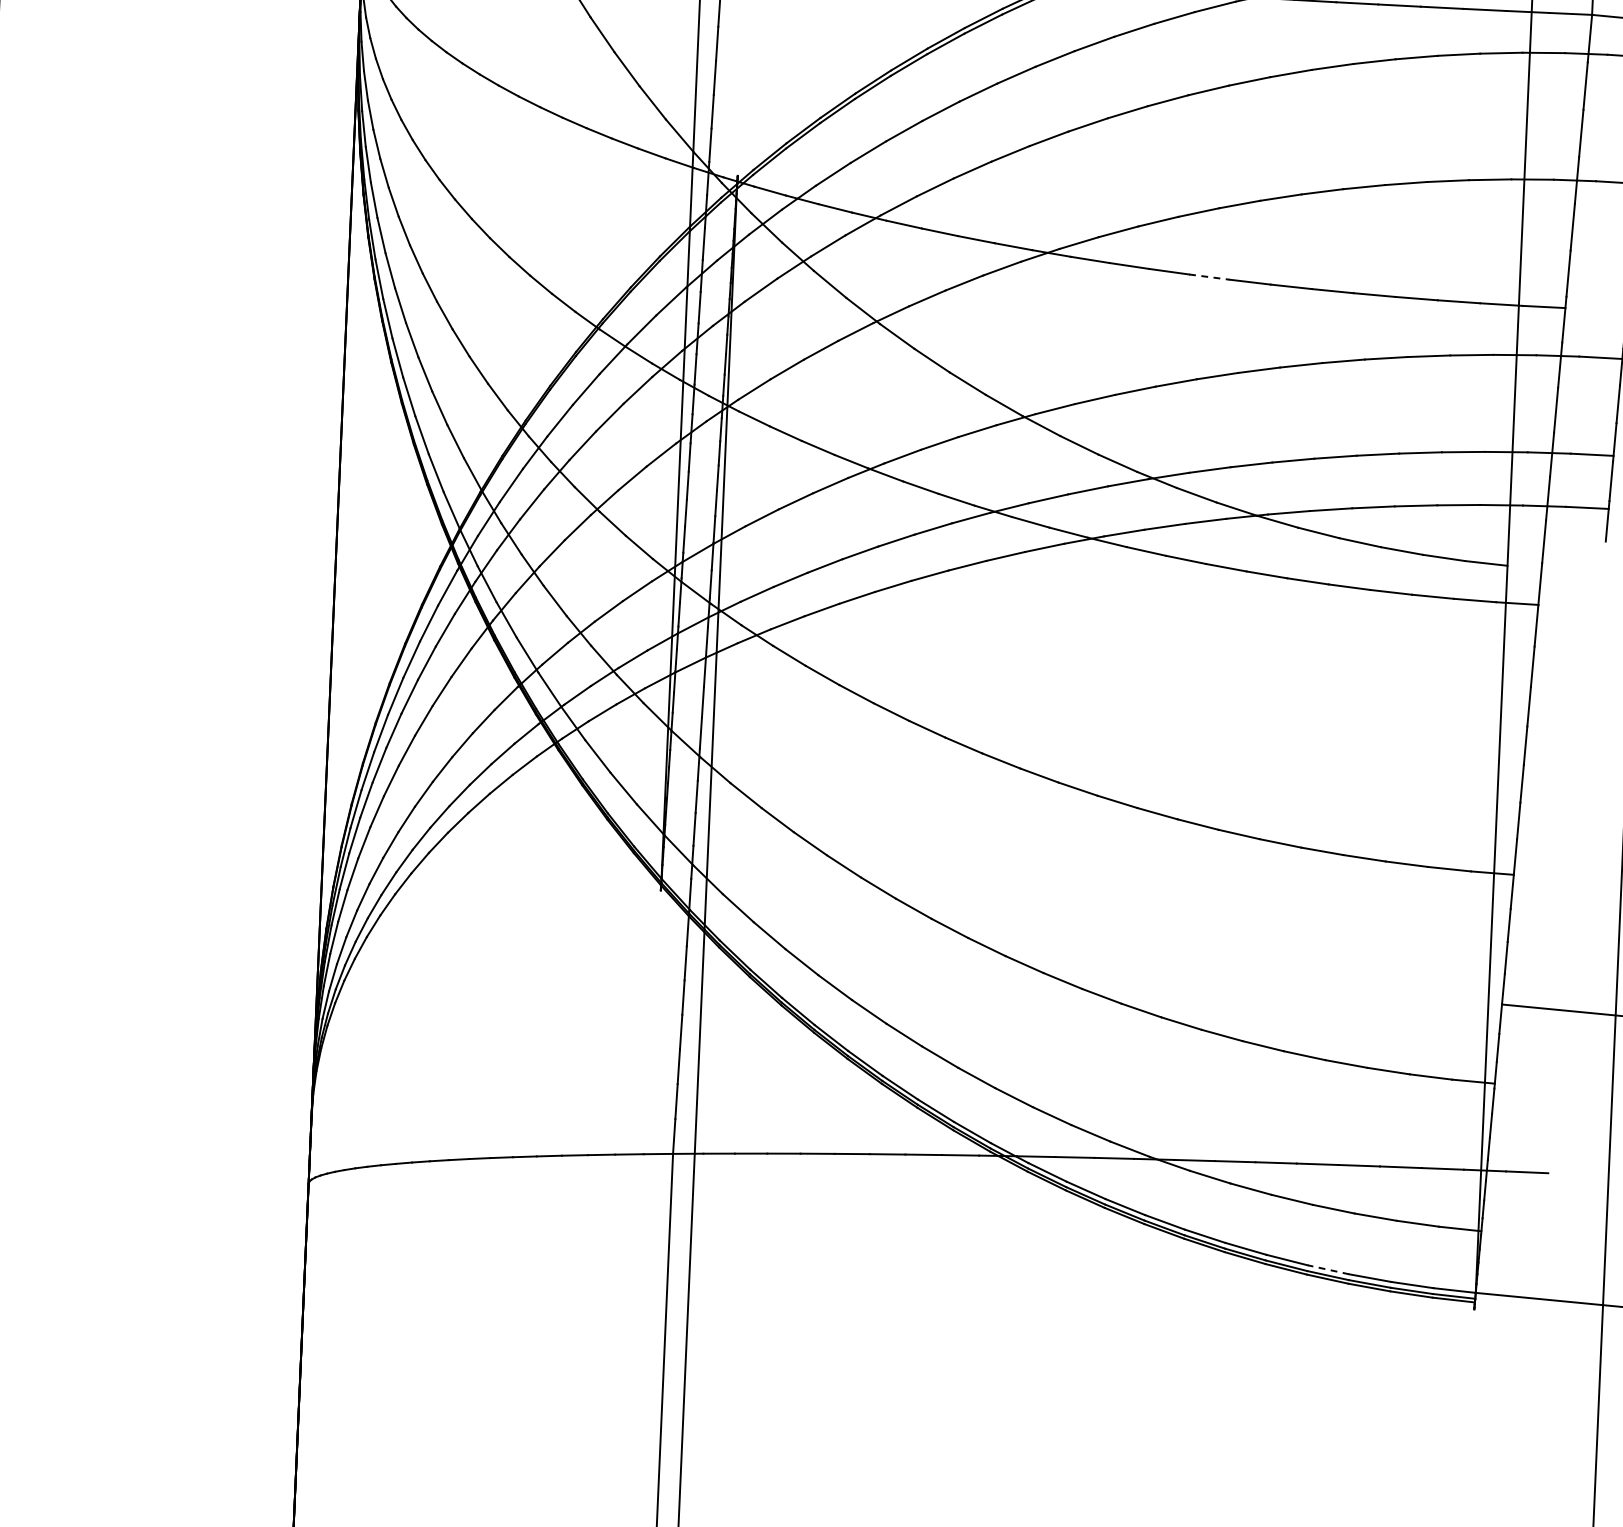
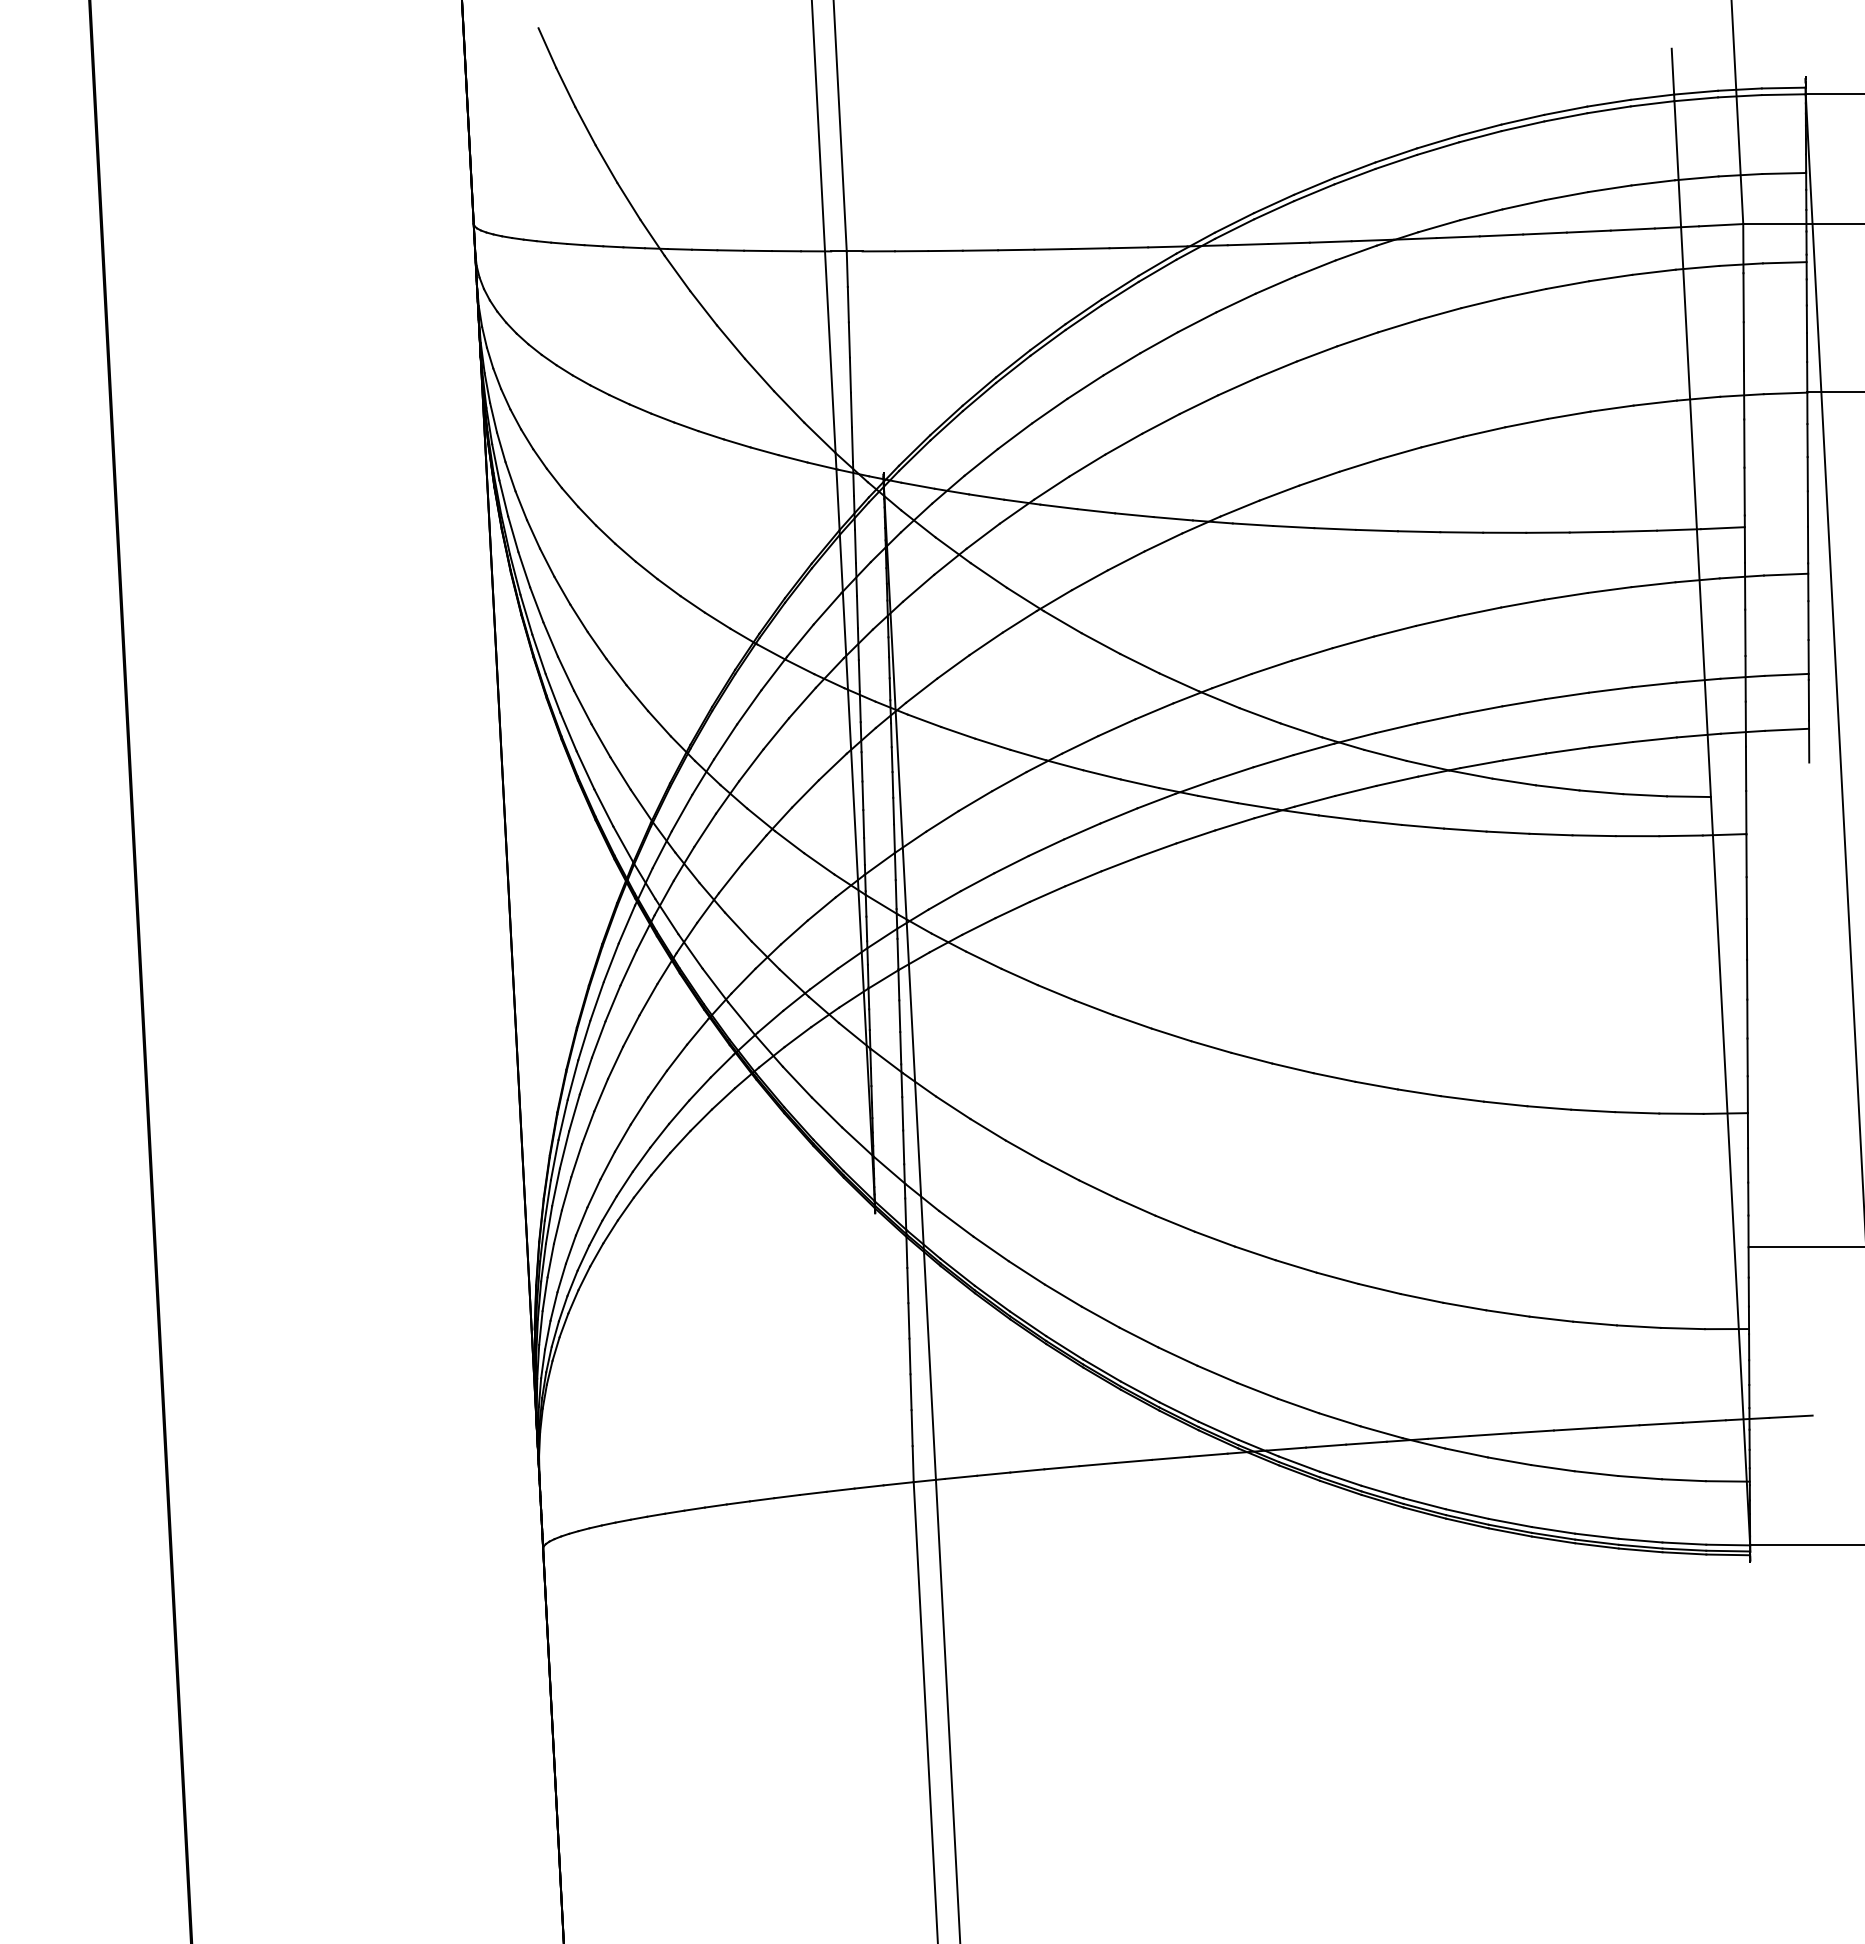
line: (1210, 277) -> (1377, 530), dashed -> solid
line: (1328, 1270) -> (1596, 1536), dashed -> solid

